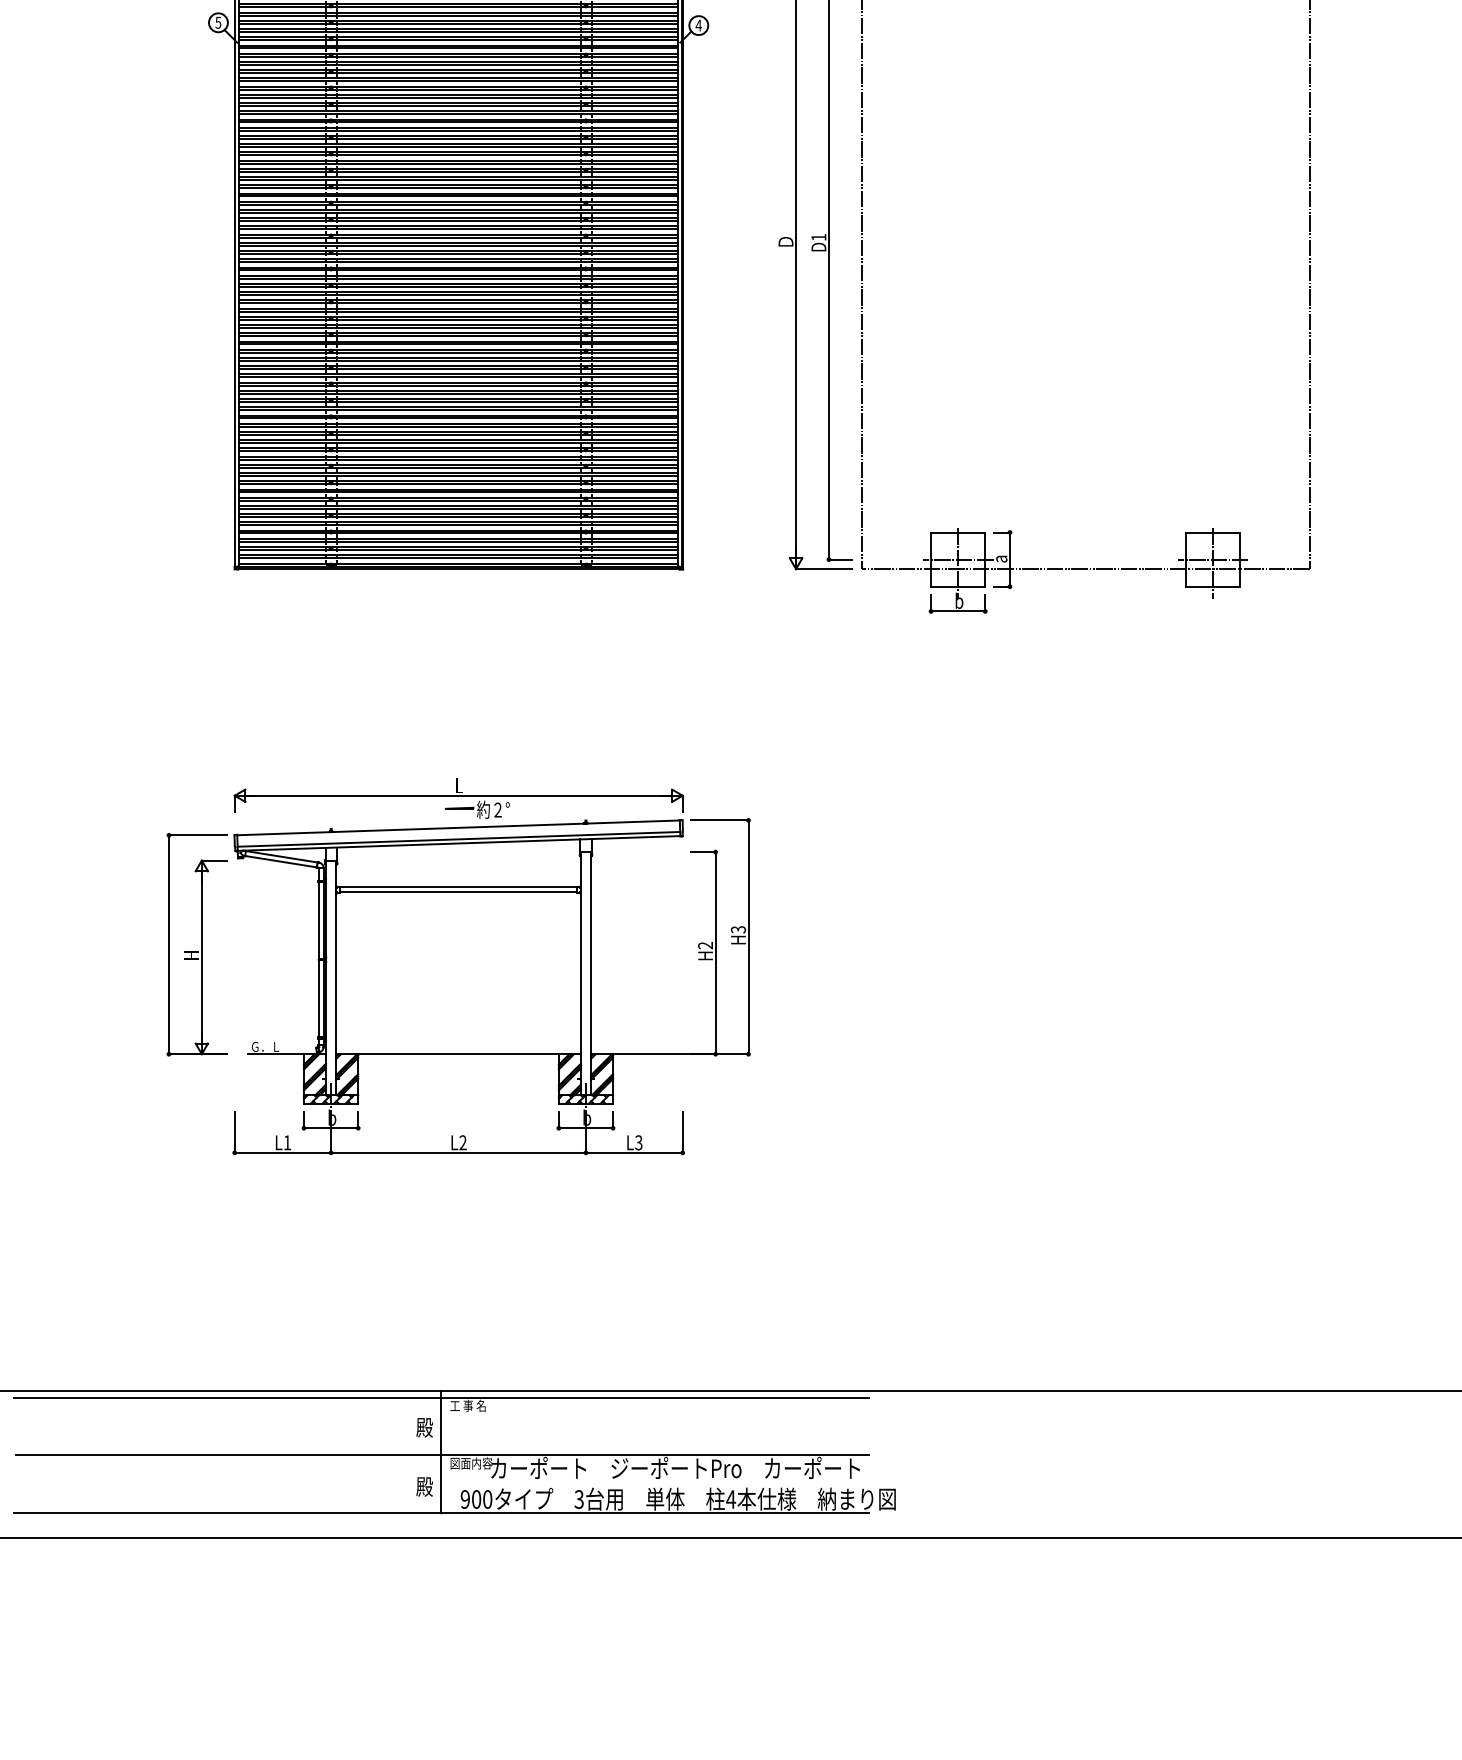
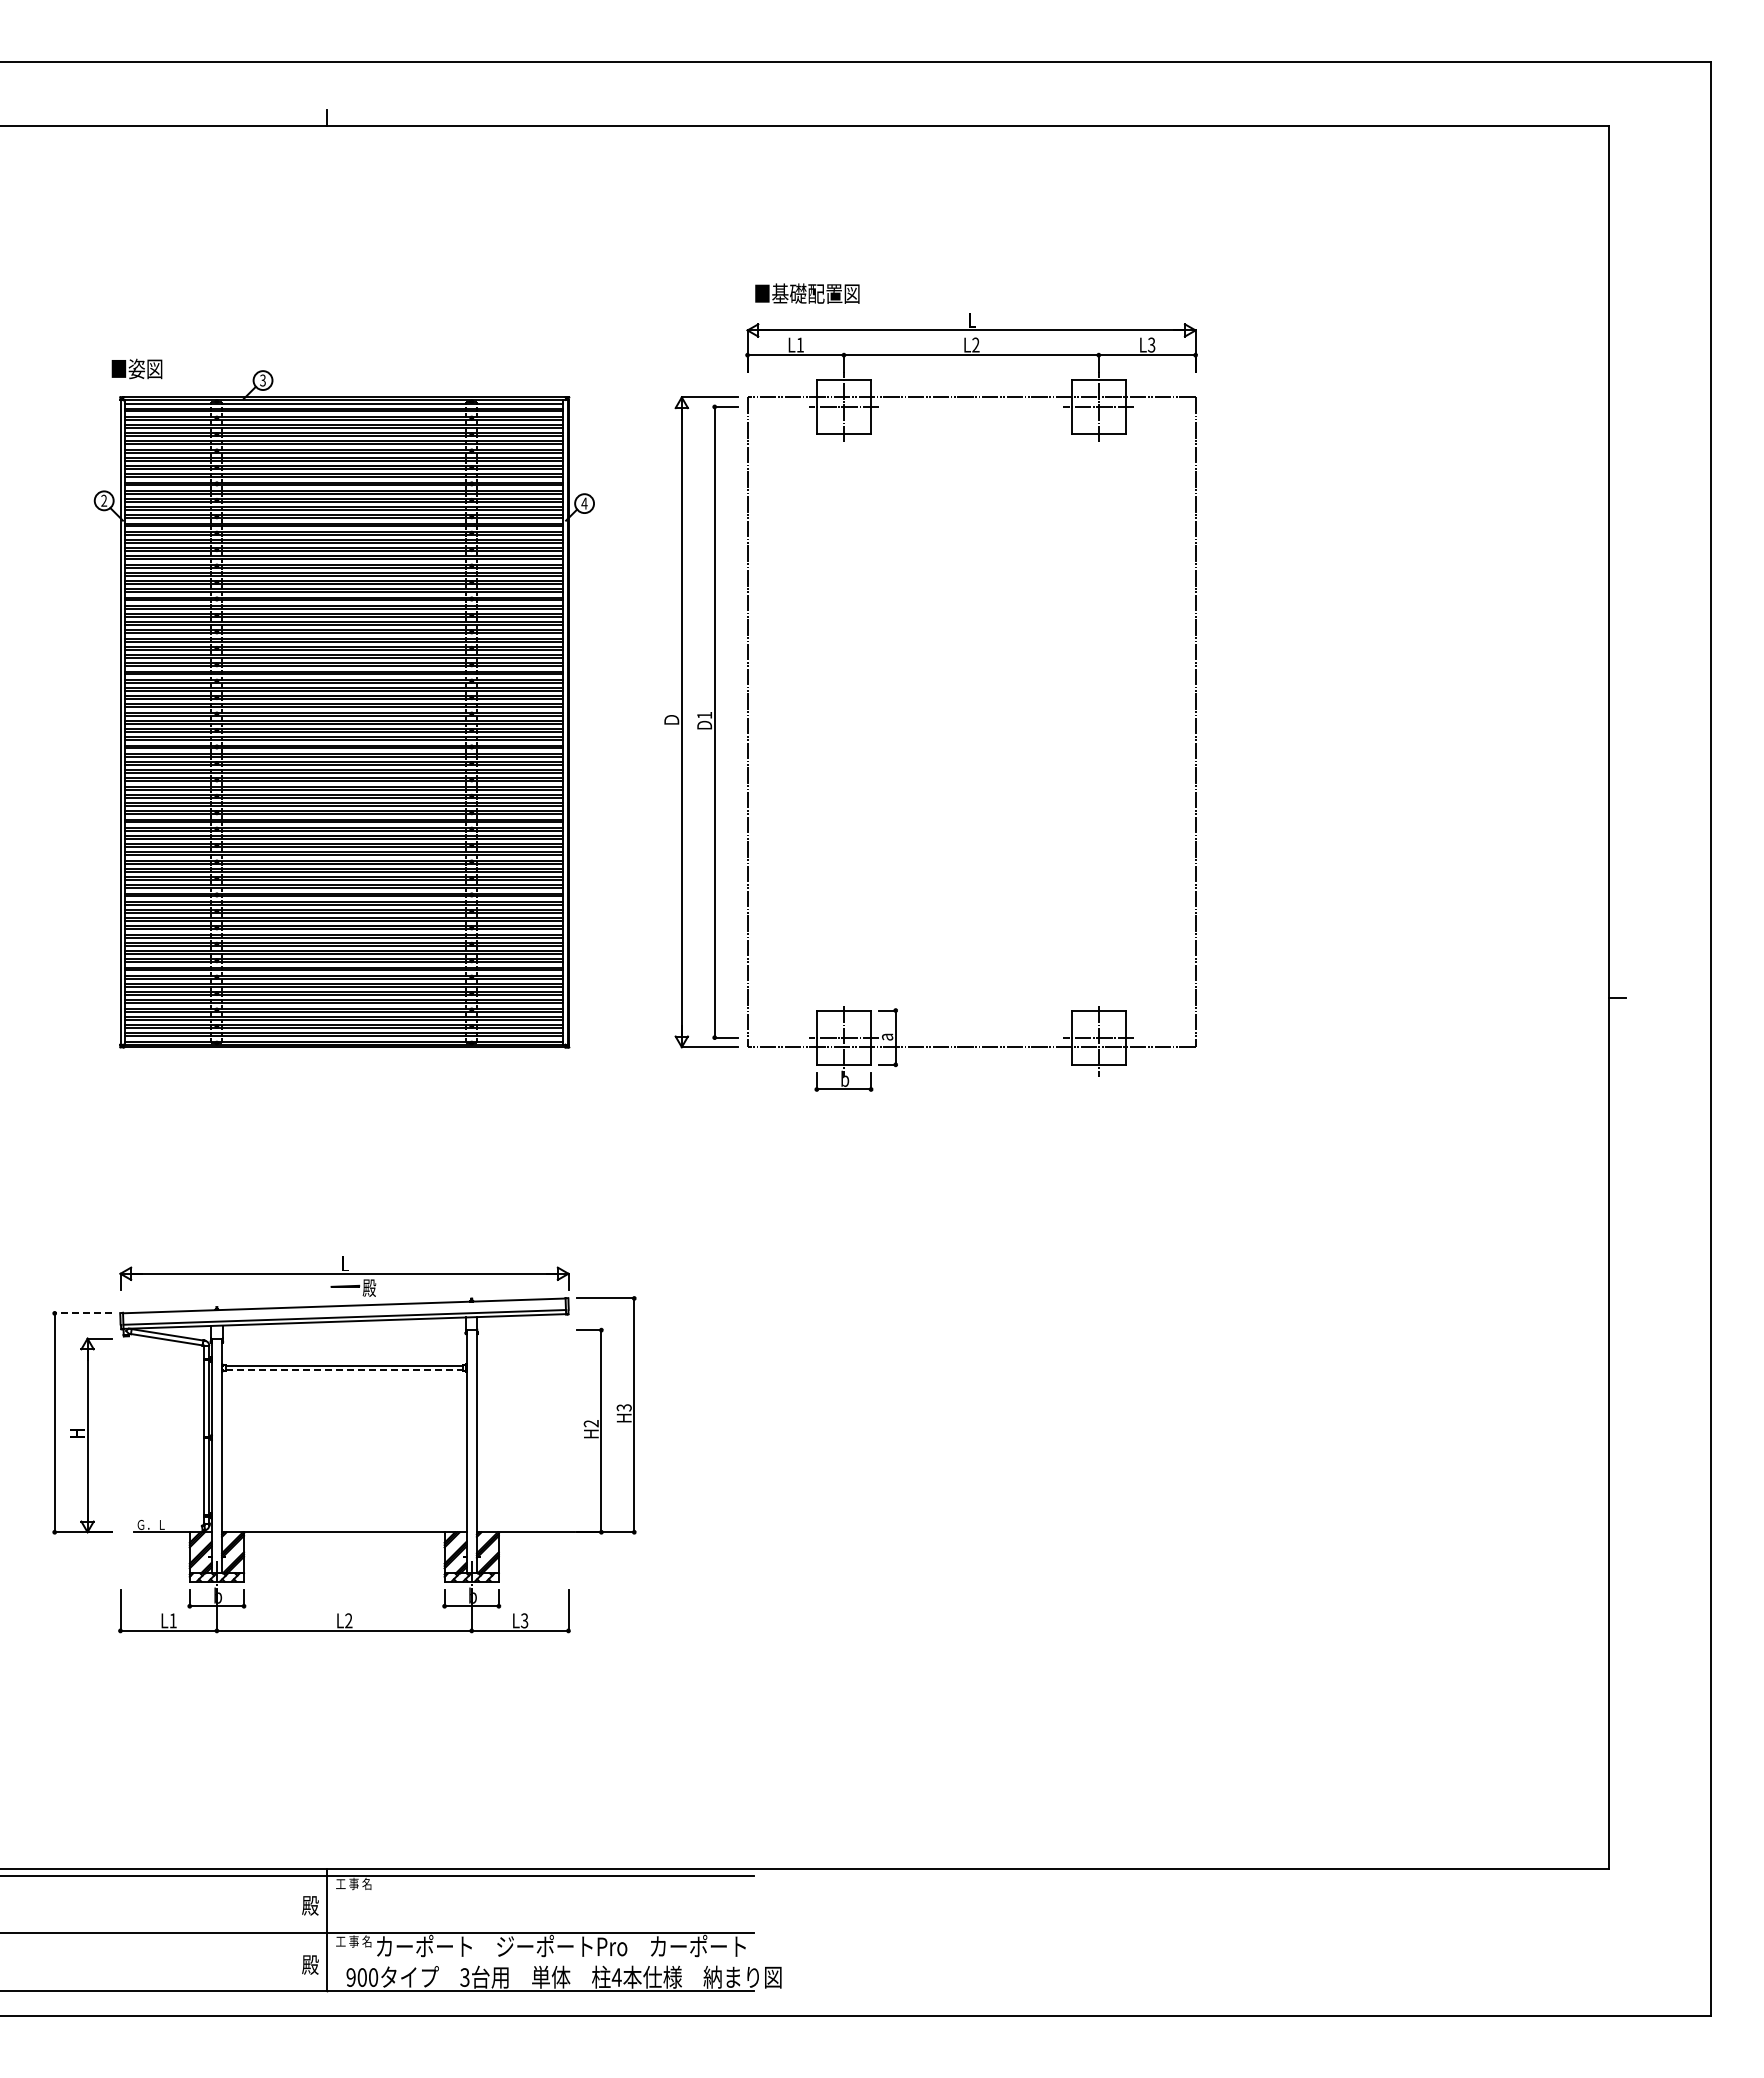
text: (218, 22) -> (104, 500), 5 -> 2
text: (492, 809) -> (378, 1287), 約２° -> 殿
line: (197, 835) -> (83, 1313), solid -> dashed
line: (458, 892) -> (344, 1370), solid -> dashed
text: (470, 1463) -> (356, 1941), 図面内容 -> 工 事 名

